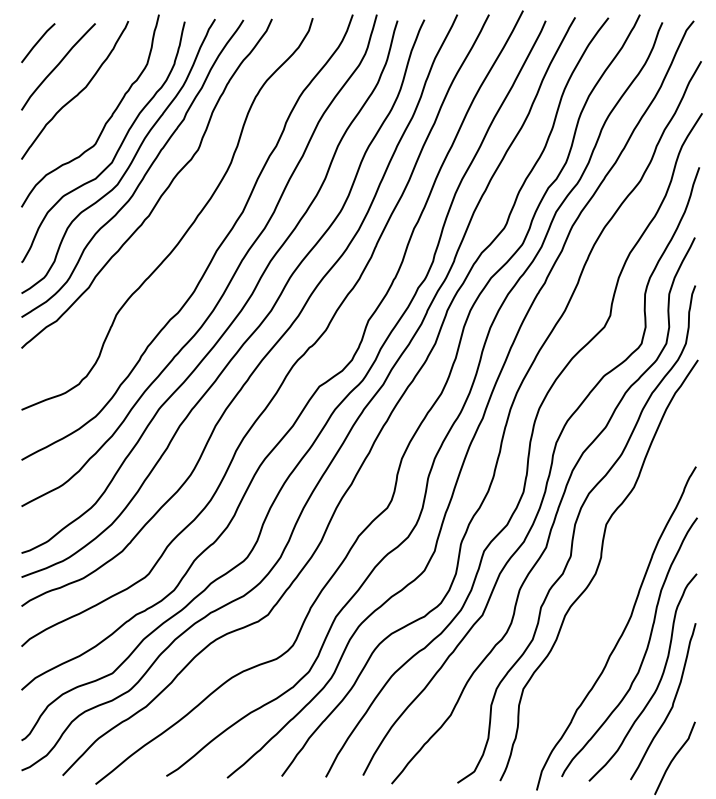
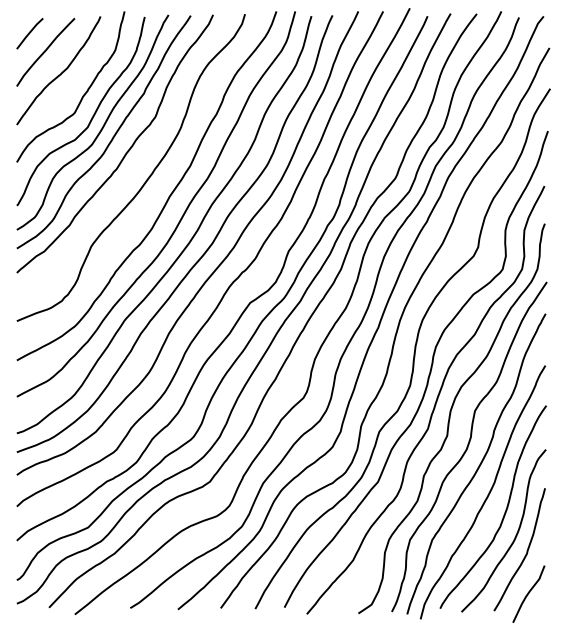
curve: (610, 594) -> (478, 465), added

